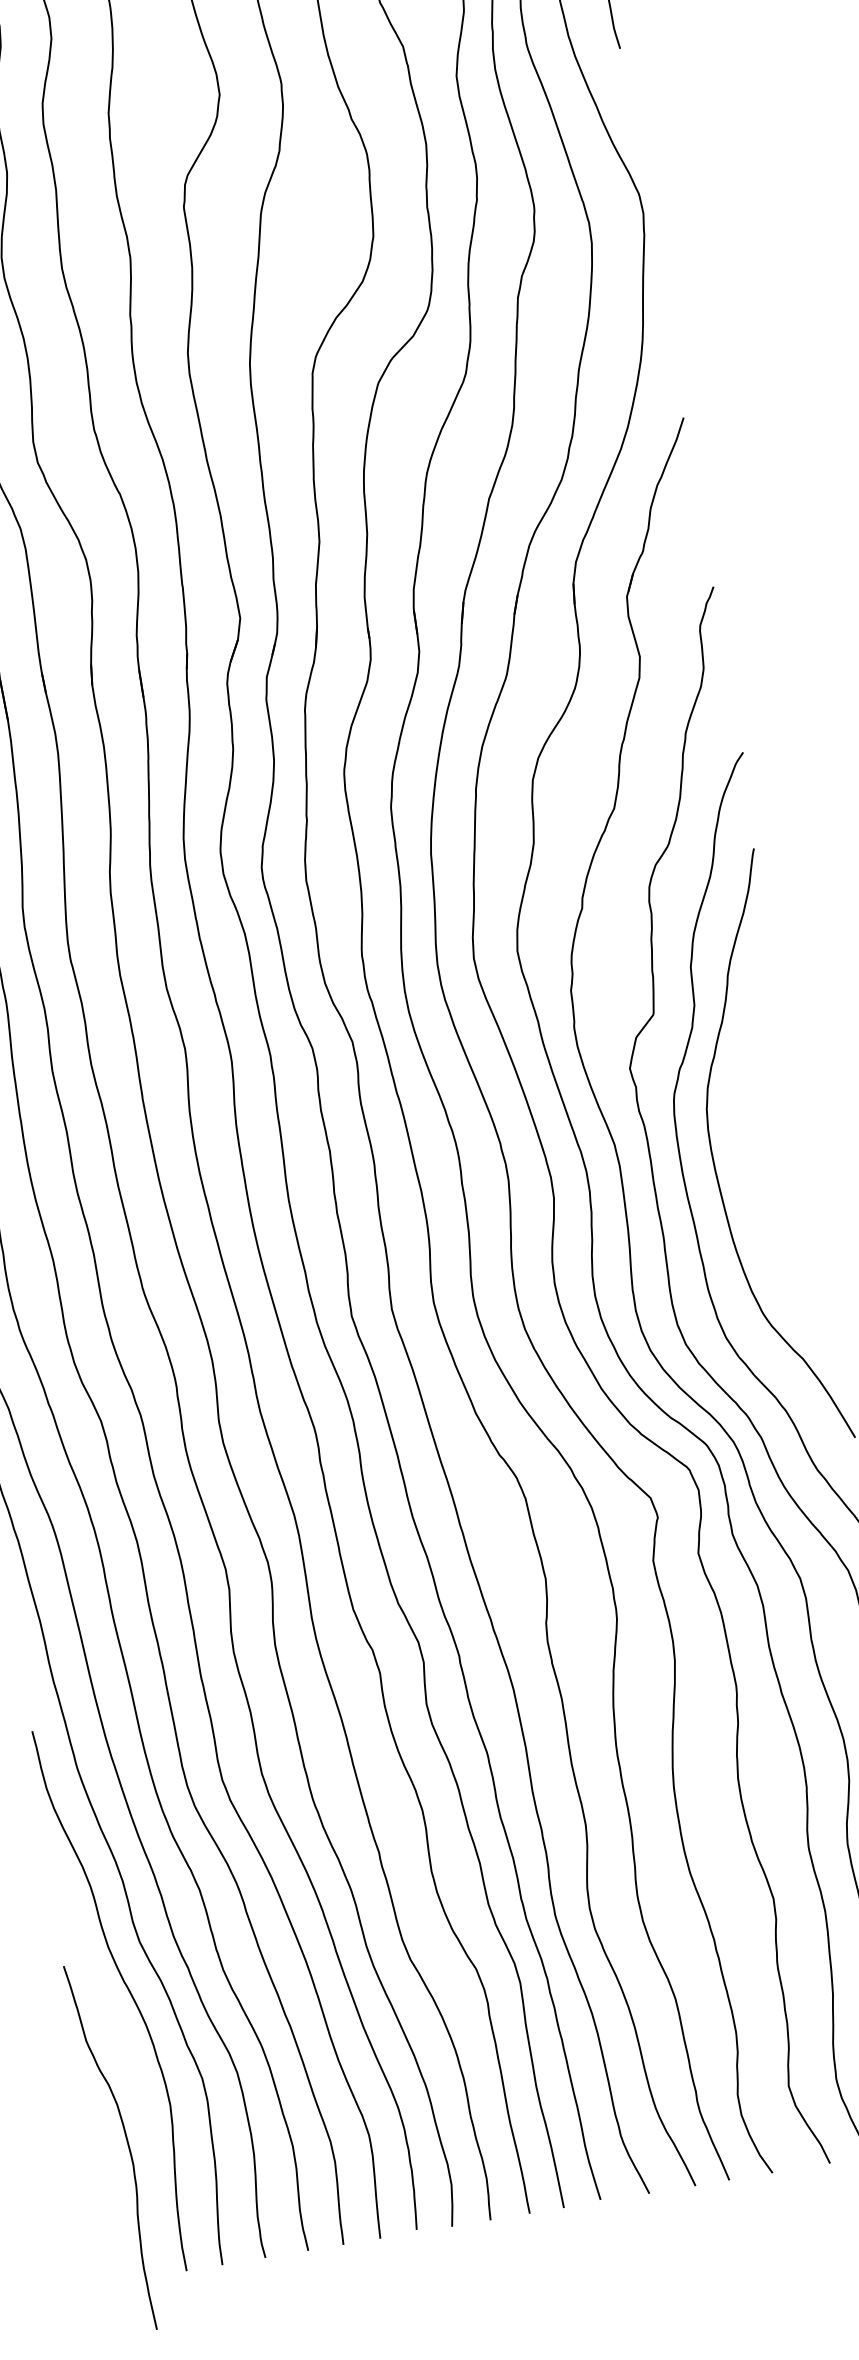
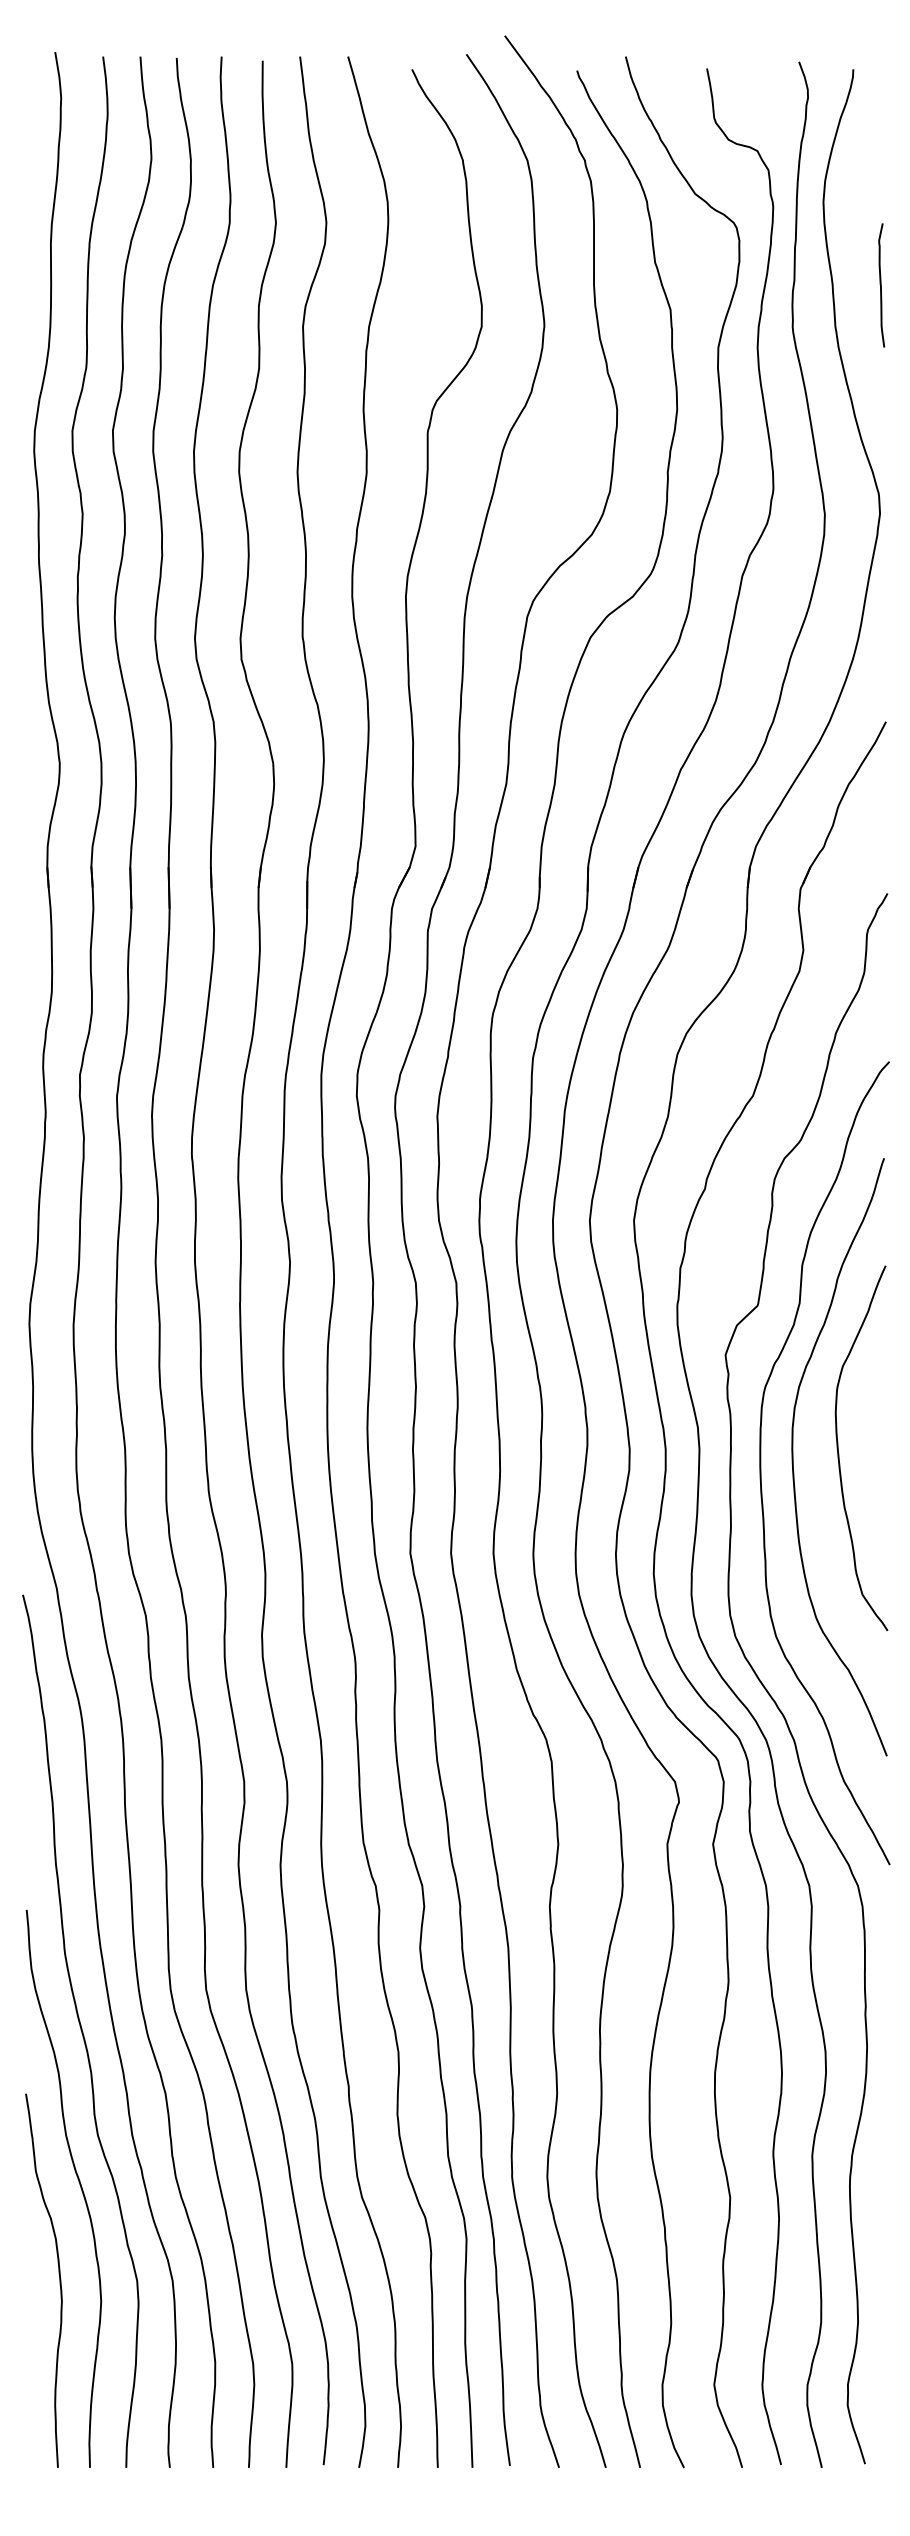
curve: (758, 1146) -> (839, 1453), added
curve: (127, 2144) -> (59, 2280), moved

